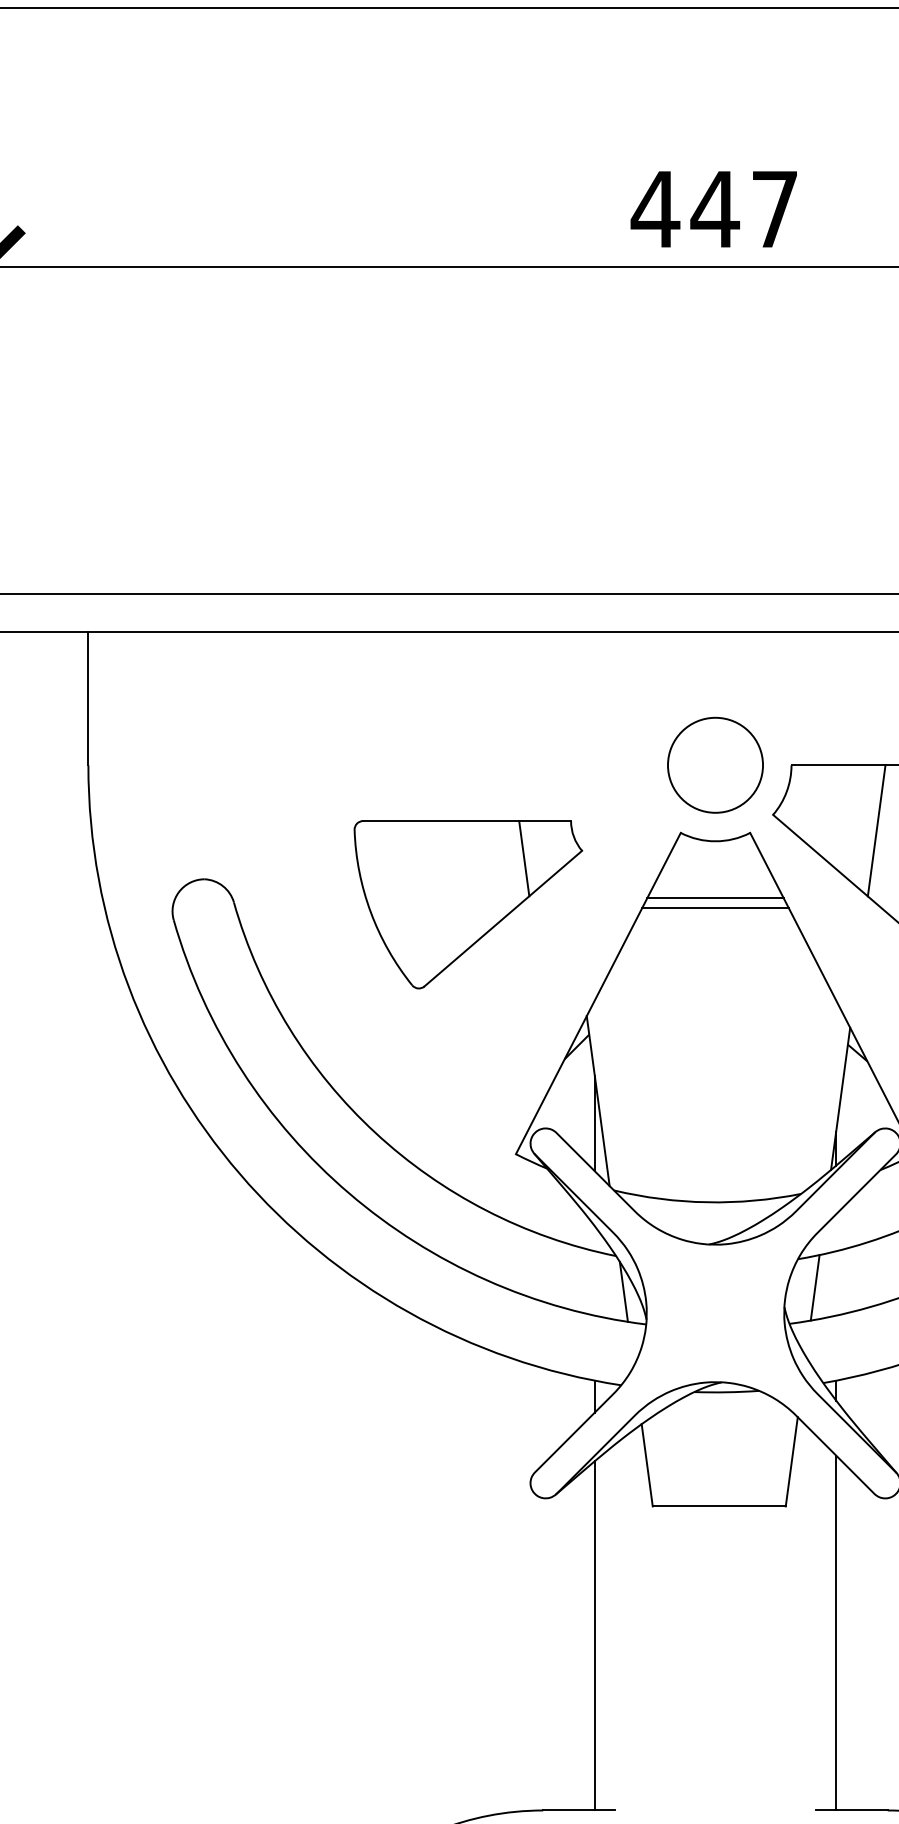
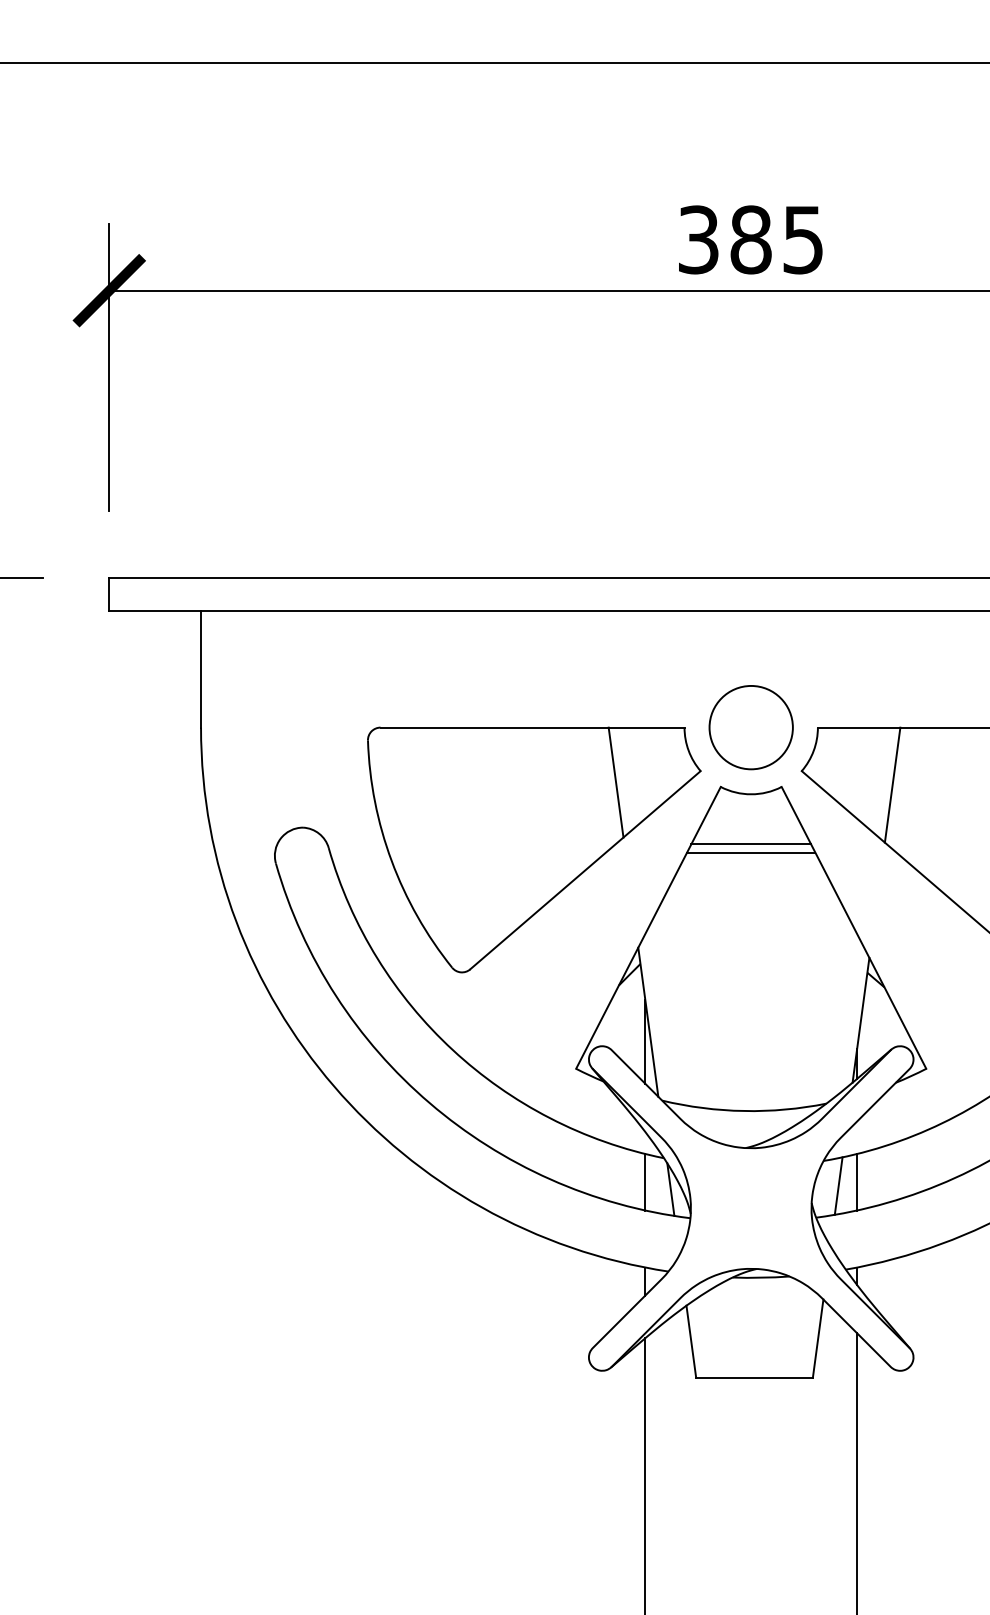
text: (713, 208) -> (749, 239), 447 -> 385
part: (468, 904) -> (534, 849), size x1.67
line: (594, 1282) -> (645, 1181), added
line: (836, 1282) -> (857, 1181), added

